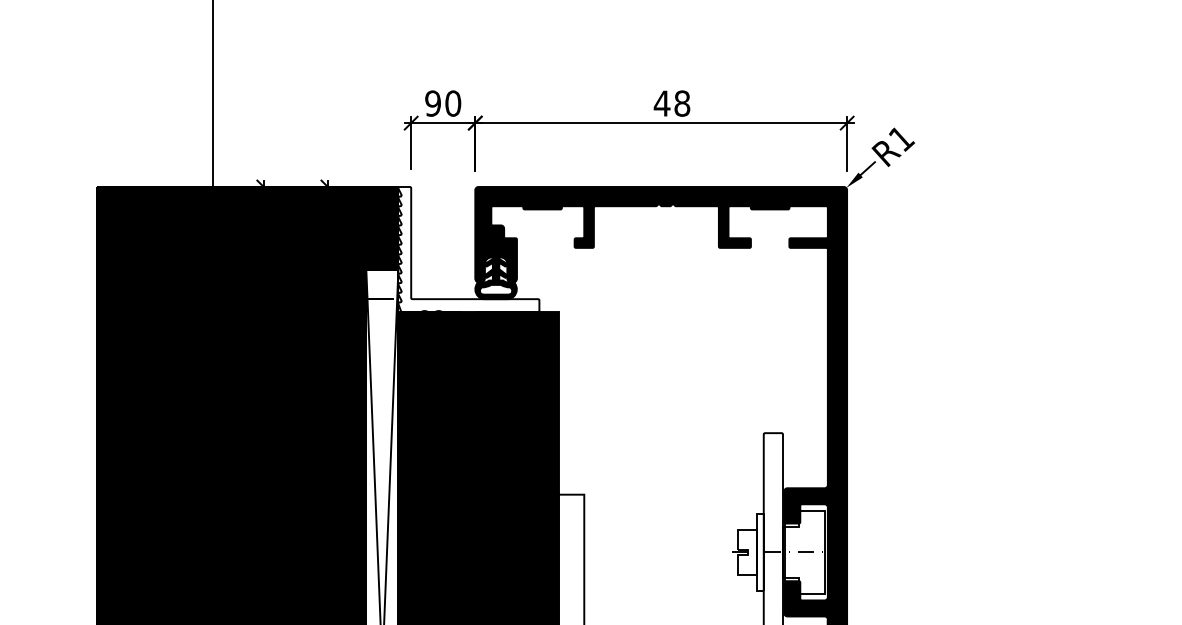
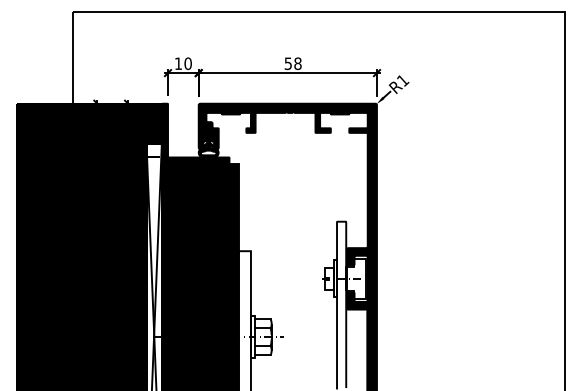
text: (433, 103) -> (178, 63), 90 -> 10
text: (662, 103) -> (288, 63), 48 -> 58
fill: (468, 280) -> (195, 148), added

